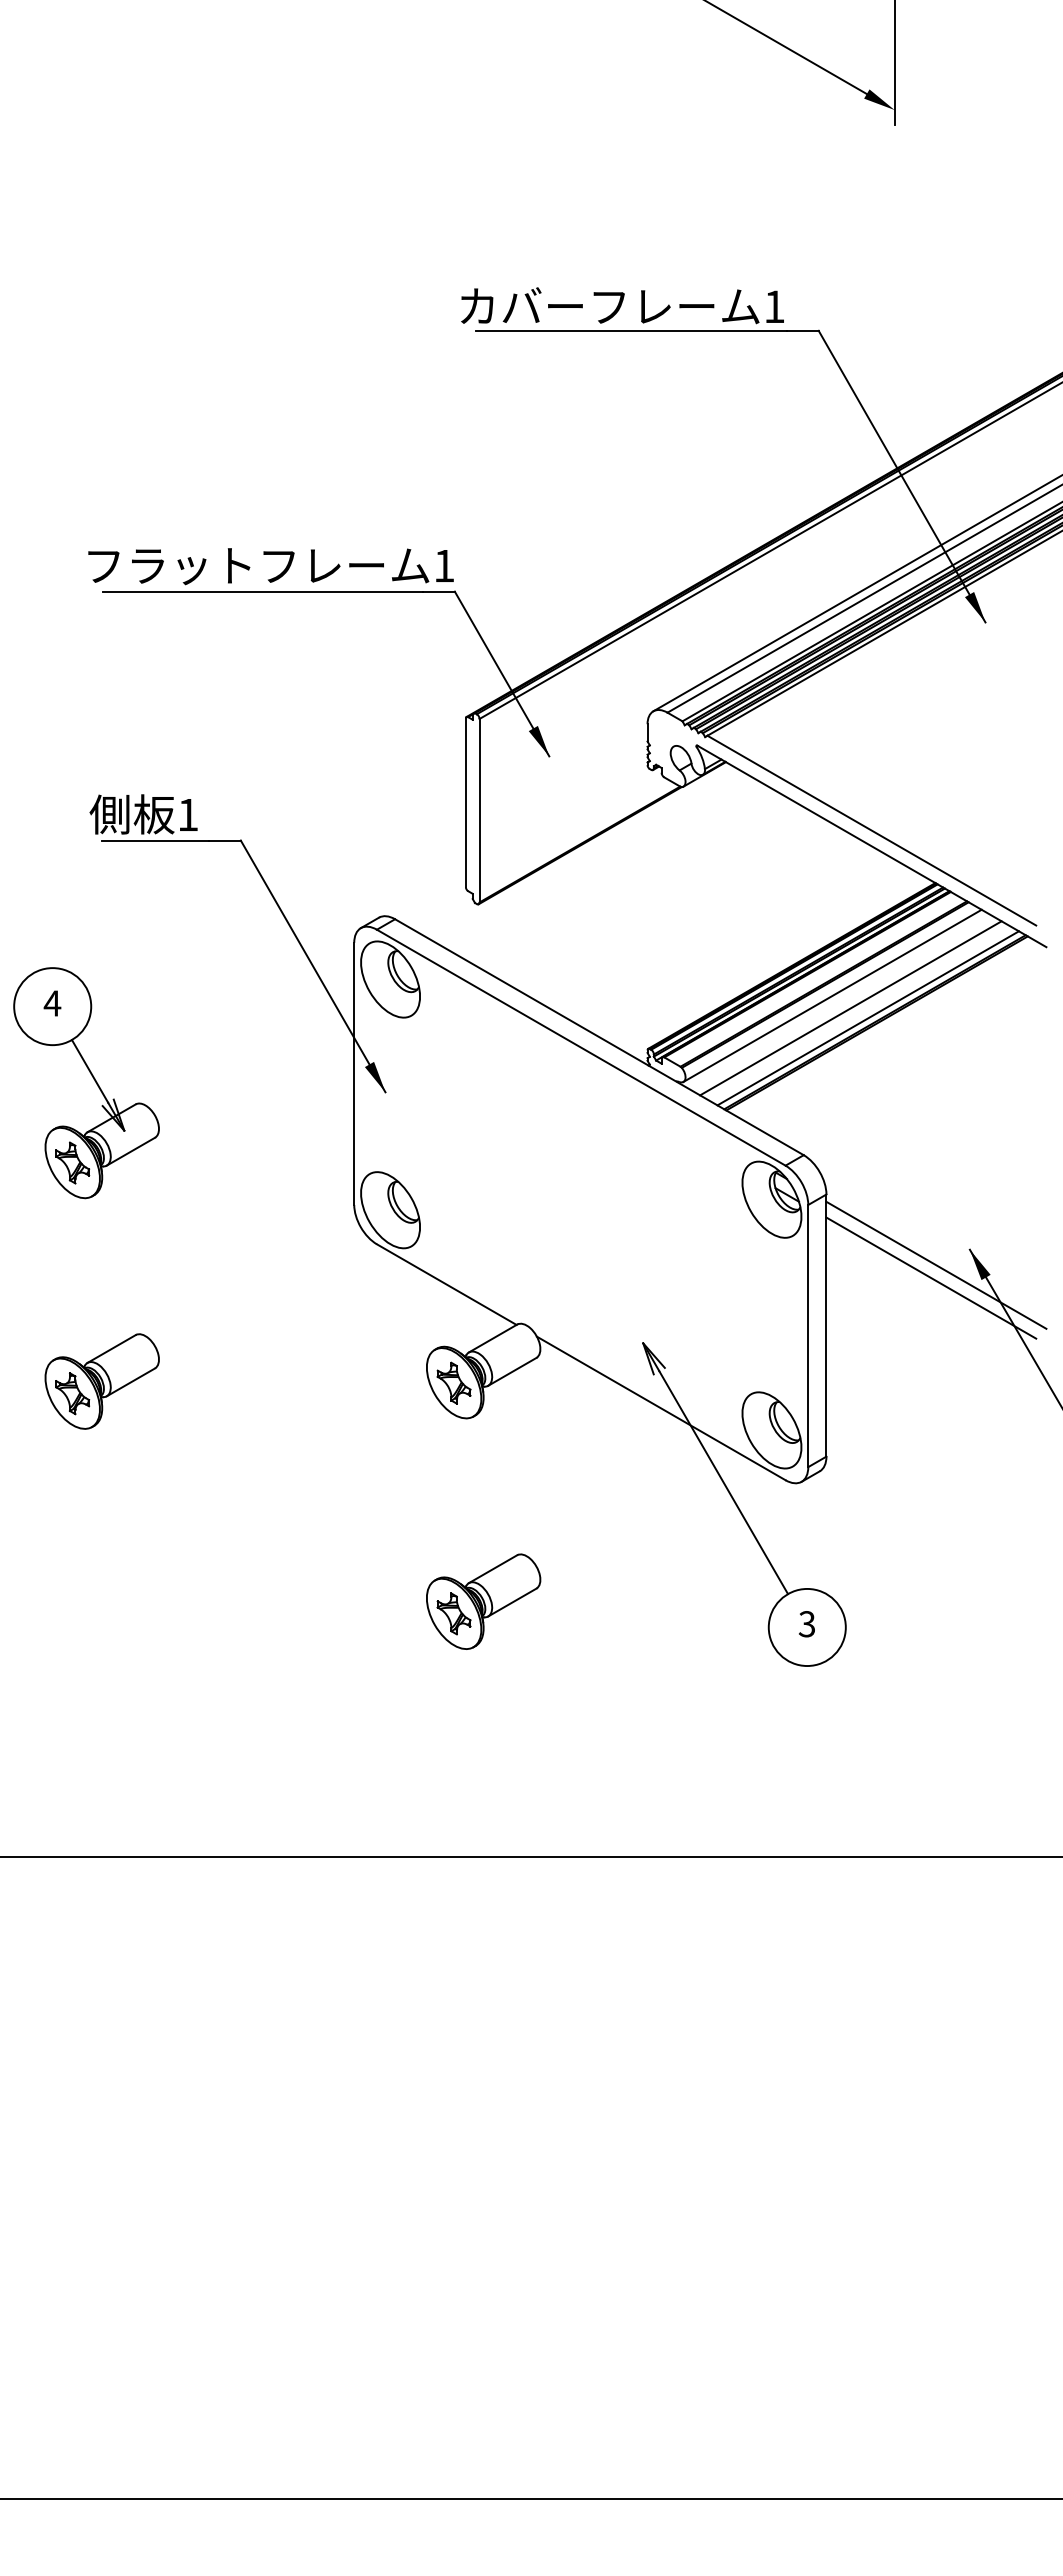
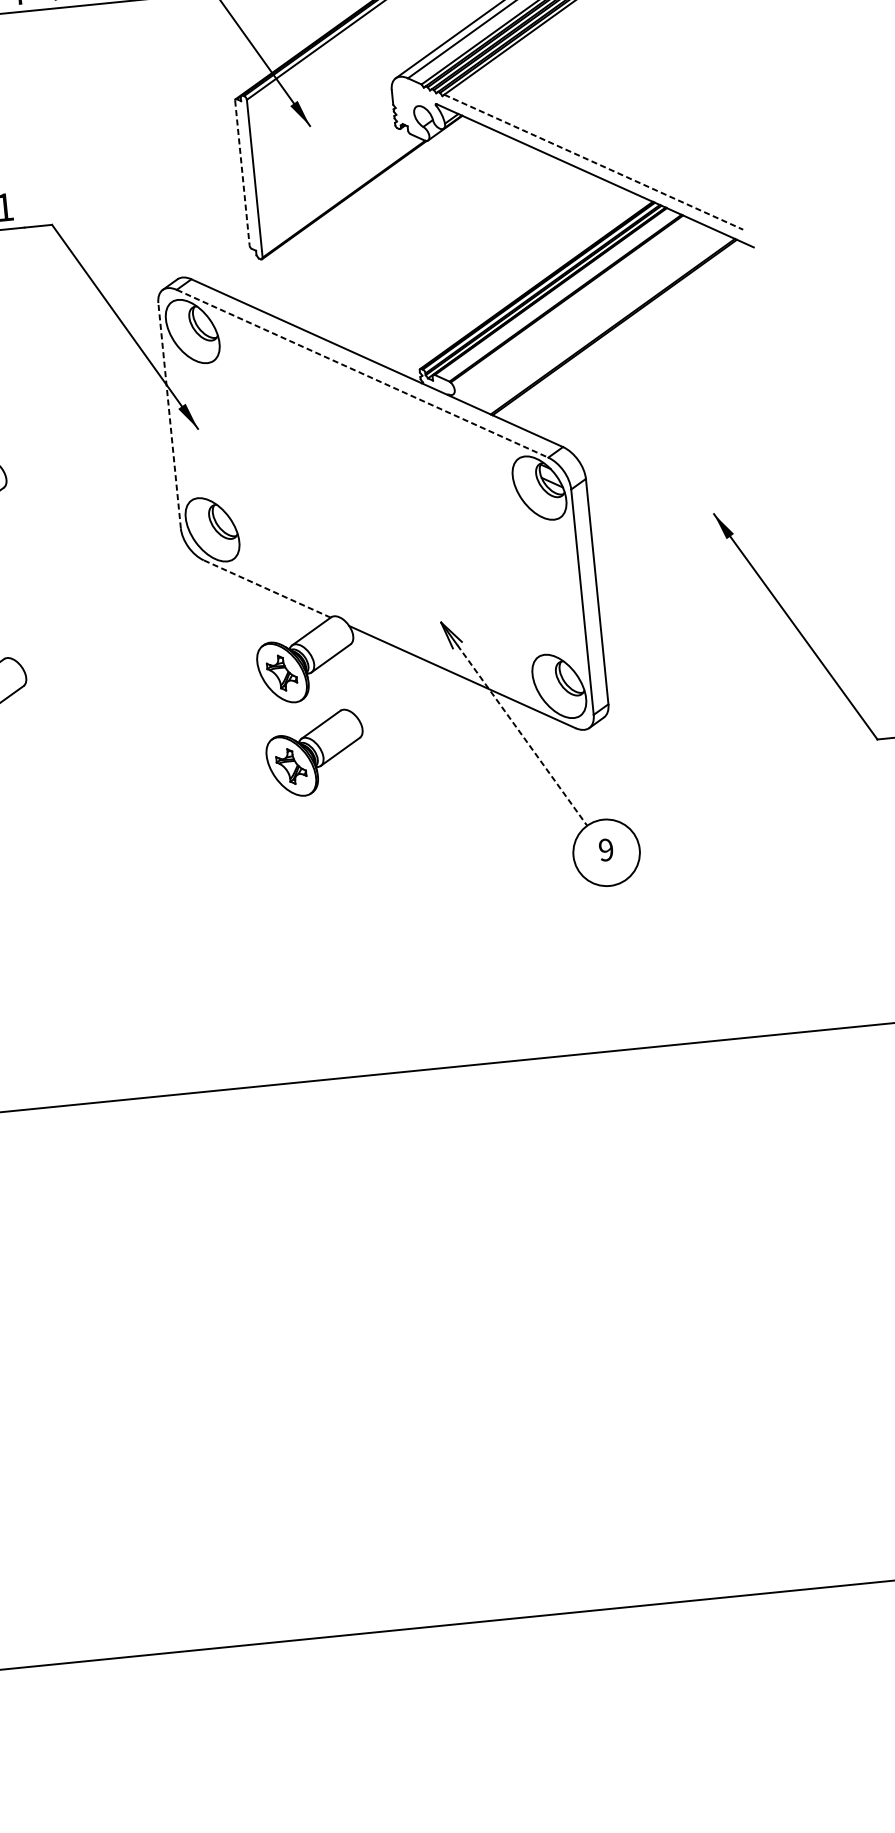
line: (465, 803) -> (242, 173), solid -> dashed
line: (871, 830) -> (593, 162), solid -> dashed
line: (832, 995) -> (574, 307), removed
line: (850, 1008) -> (590, 316), removed
line: (867, 1018) -> (606, 324), removed
line: (581, 1047) -> (362, 373), solid -> dashed
line: (354, 1073) -> (169, 415), solid -> dashed
line: (936, 1264) -> (686, 529), removed
line: (931, 1277) -> (683, 541), removed
line: (446, 1284) -> (267, 588), solid -> dashed
line: (723, 1482) -> (522, 735), solid -> dashed
part: (483, 1601) -> (315, 753), moved
text: (806, 1624) -> (605, 850), 3 -> 9

